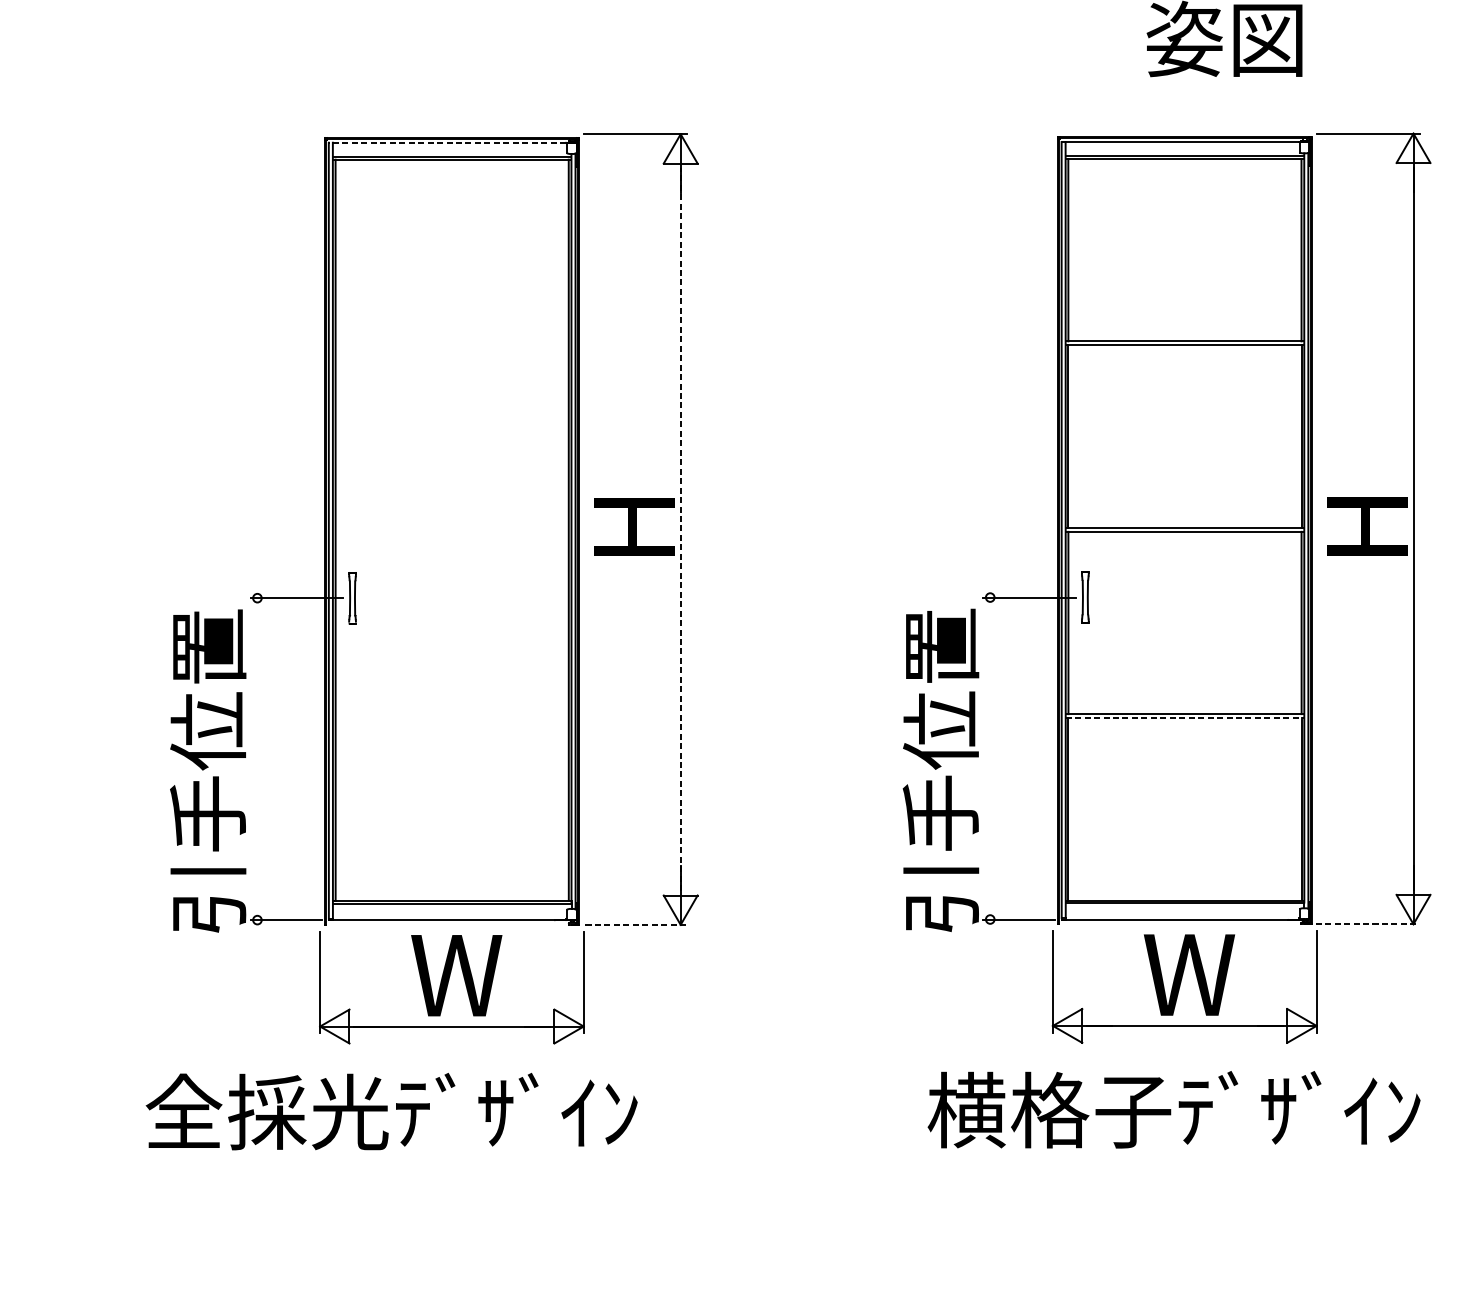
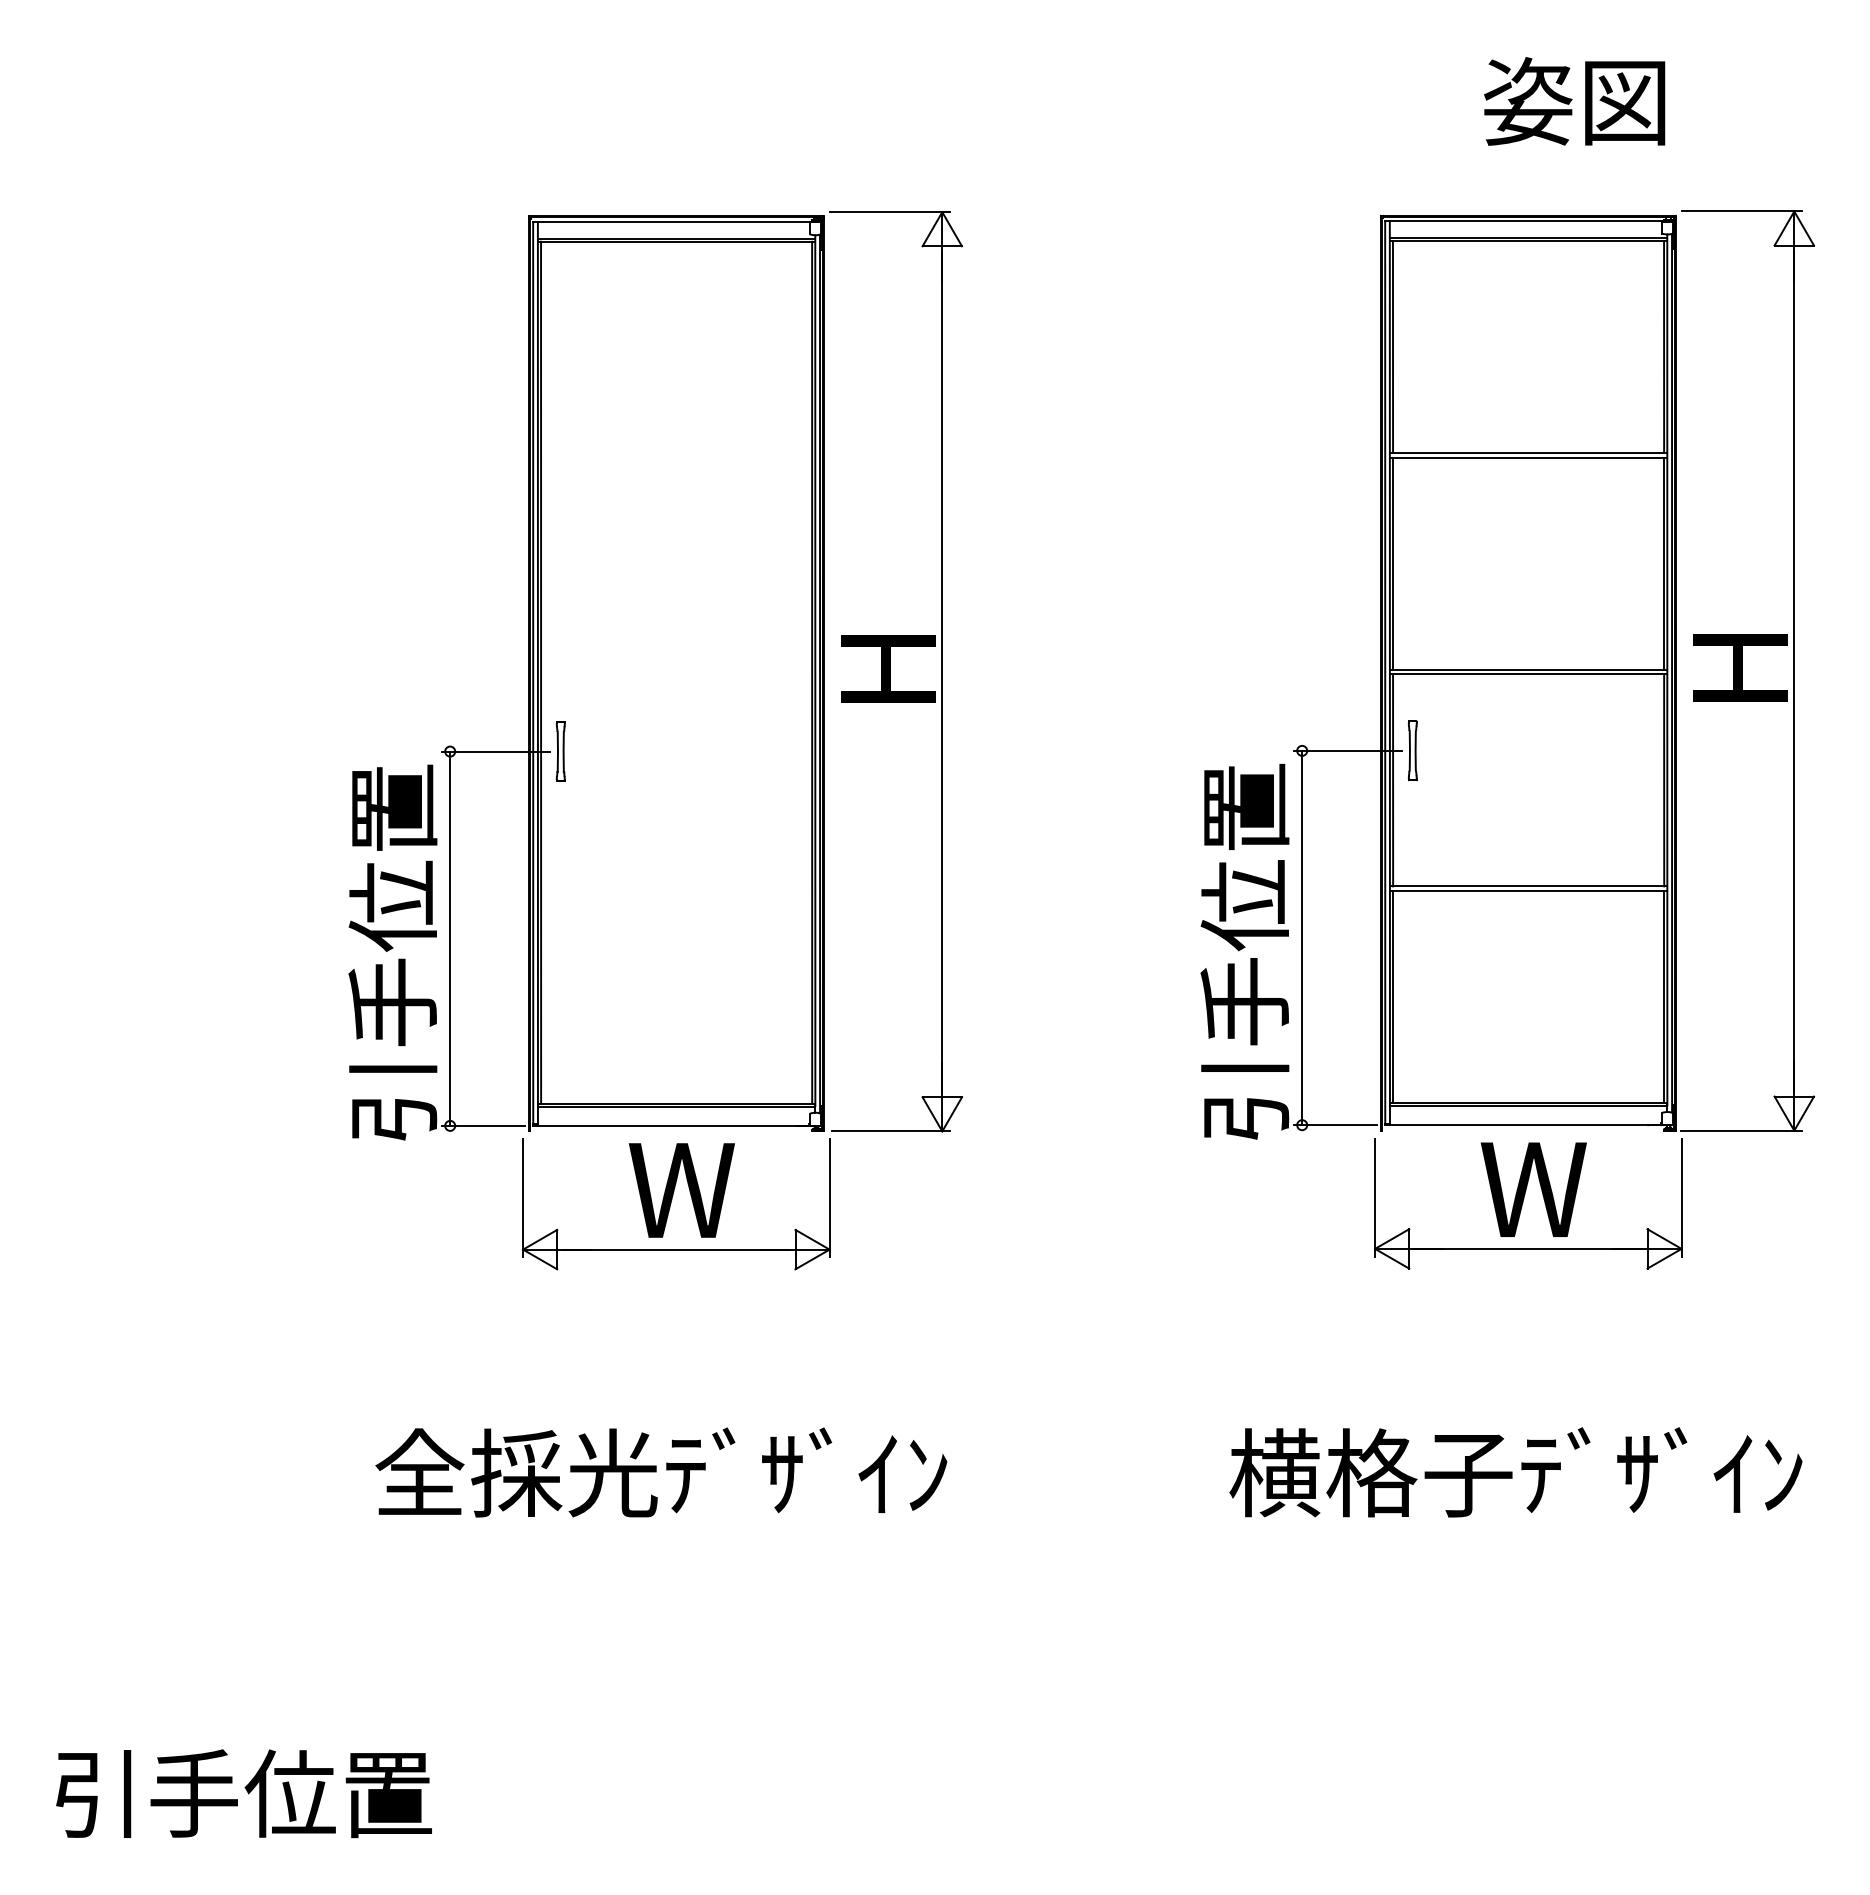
line: (452, 143) -> (676, 222), dashed -> solid
line: (680, 529) -> (942, 671), dashed -> solid
line: (1184, 718) -> (1528, 891), dashed -> solid
line: (257, 758) -> (450, 938), added
line: (990, 758) -> (1302, 937), added
line: (637, 924) -> (891, 1131), dashed -> solid
line: (1368, 924) -> (1741, 1130), dashed -> solid
text: (1173, 1109) -> (1515, 1472), moved
text: (391, 1111) -> (661, 1472), moved

